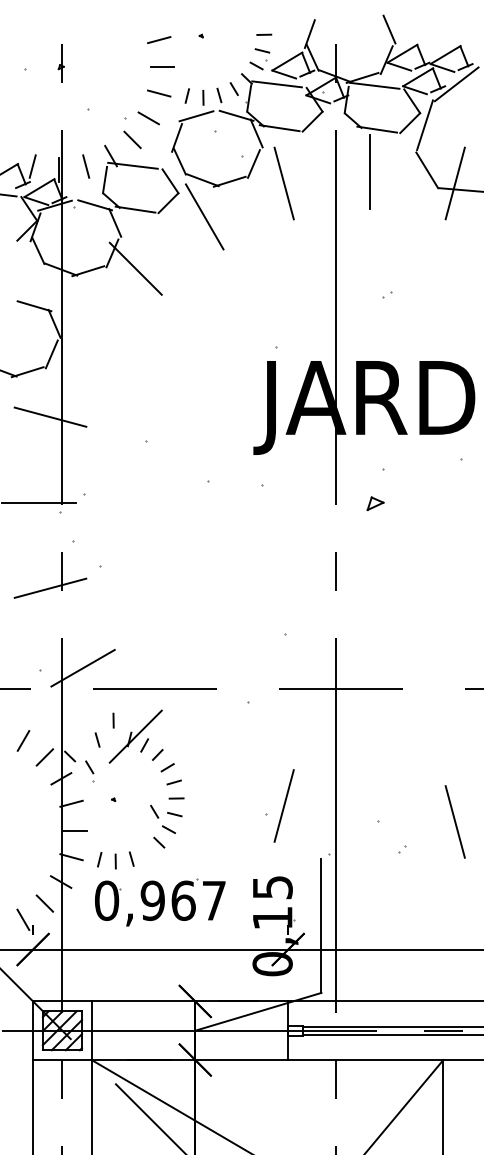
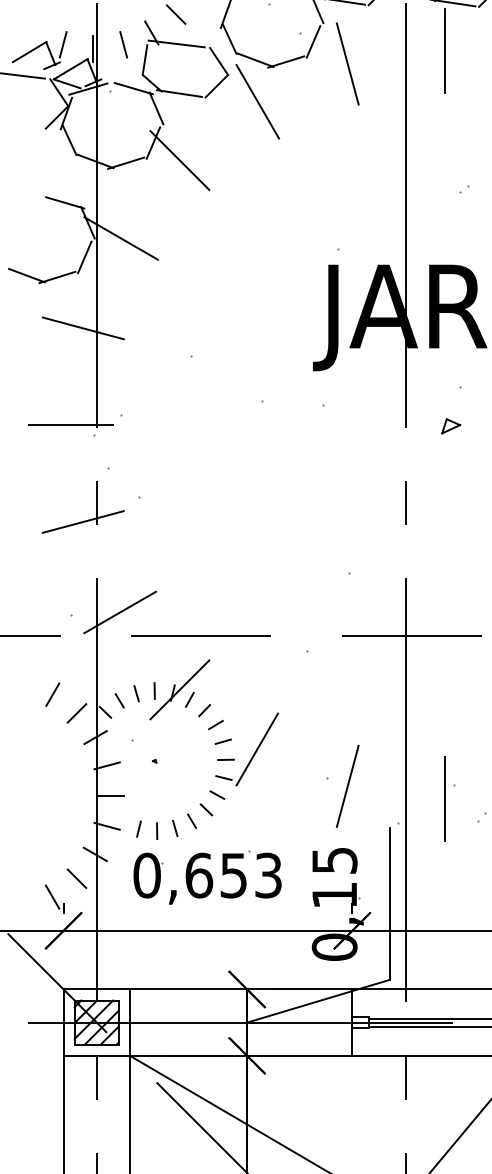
line: (83, 337) -> (120, 238), added
line: (113, 720) -> (154, 690), moved
line: (89, 767) -> (119, 701), moved
line: (203, 789) -> (256, 749), added
line: (283, 805) -> (346, 785), moved
line: (154, 811) -> (191, 820), moved
line: (369, 833) -> (444, 799), added
text: (182, 900) -> (232, 875), 0,967 -> 0,653

